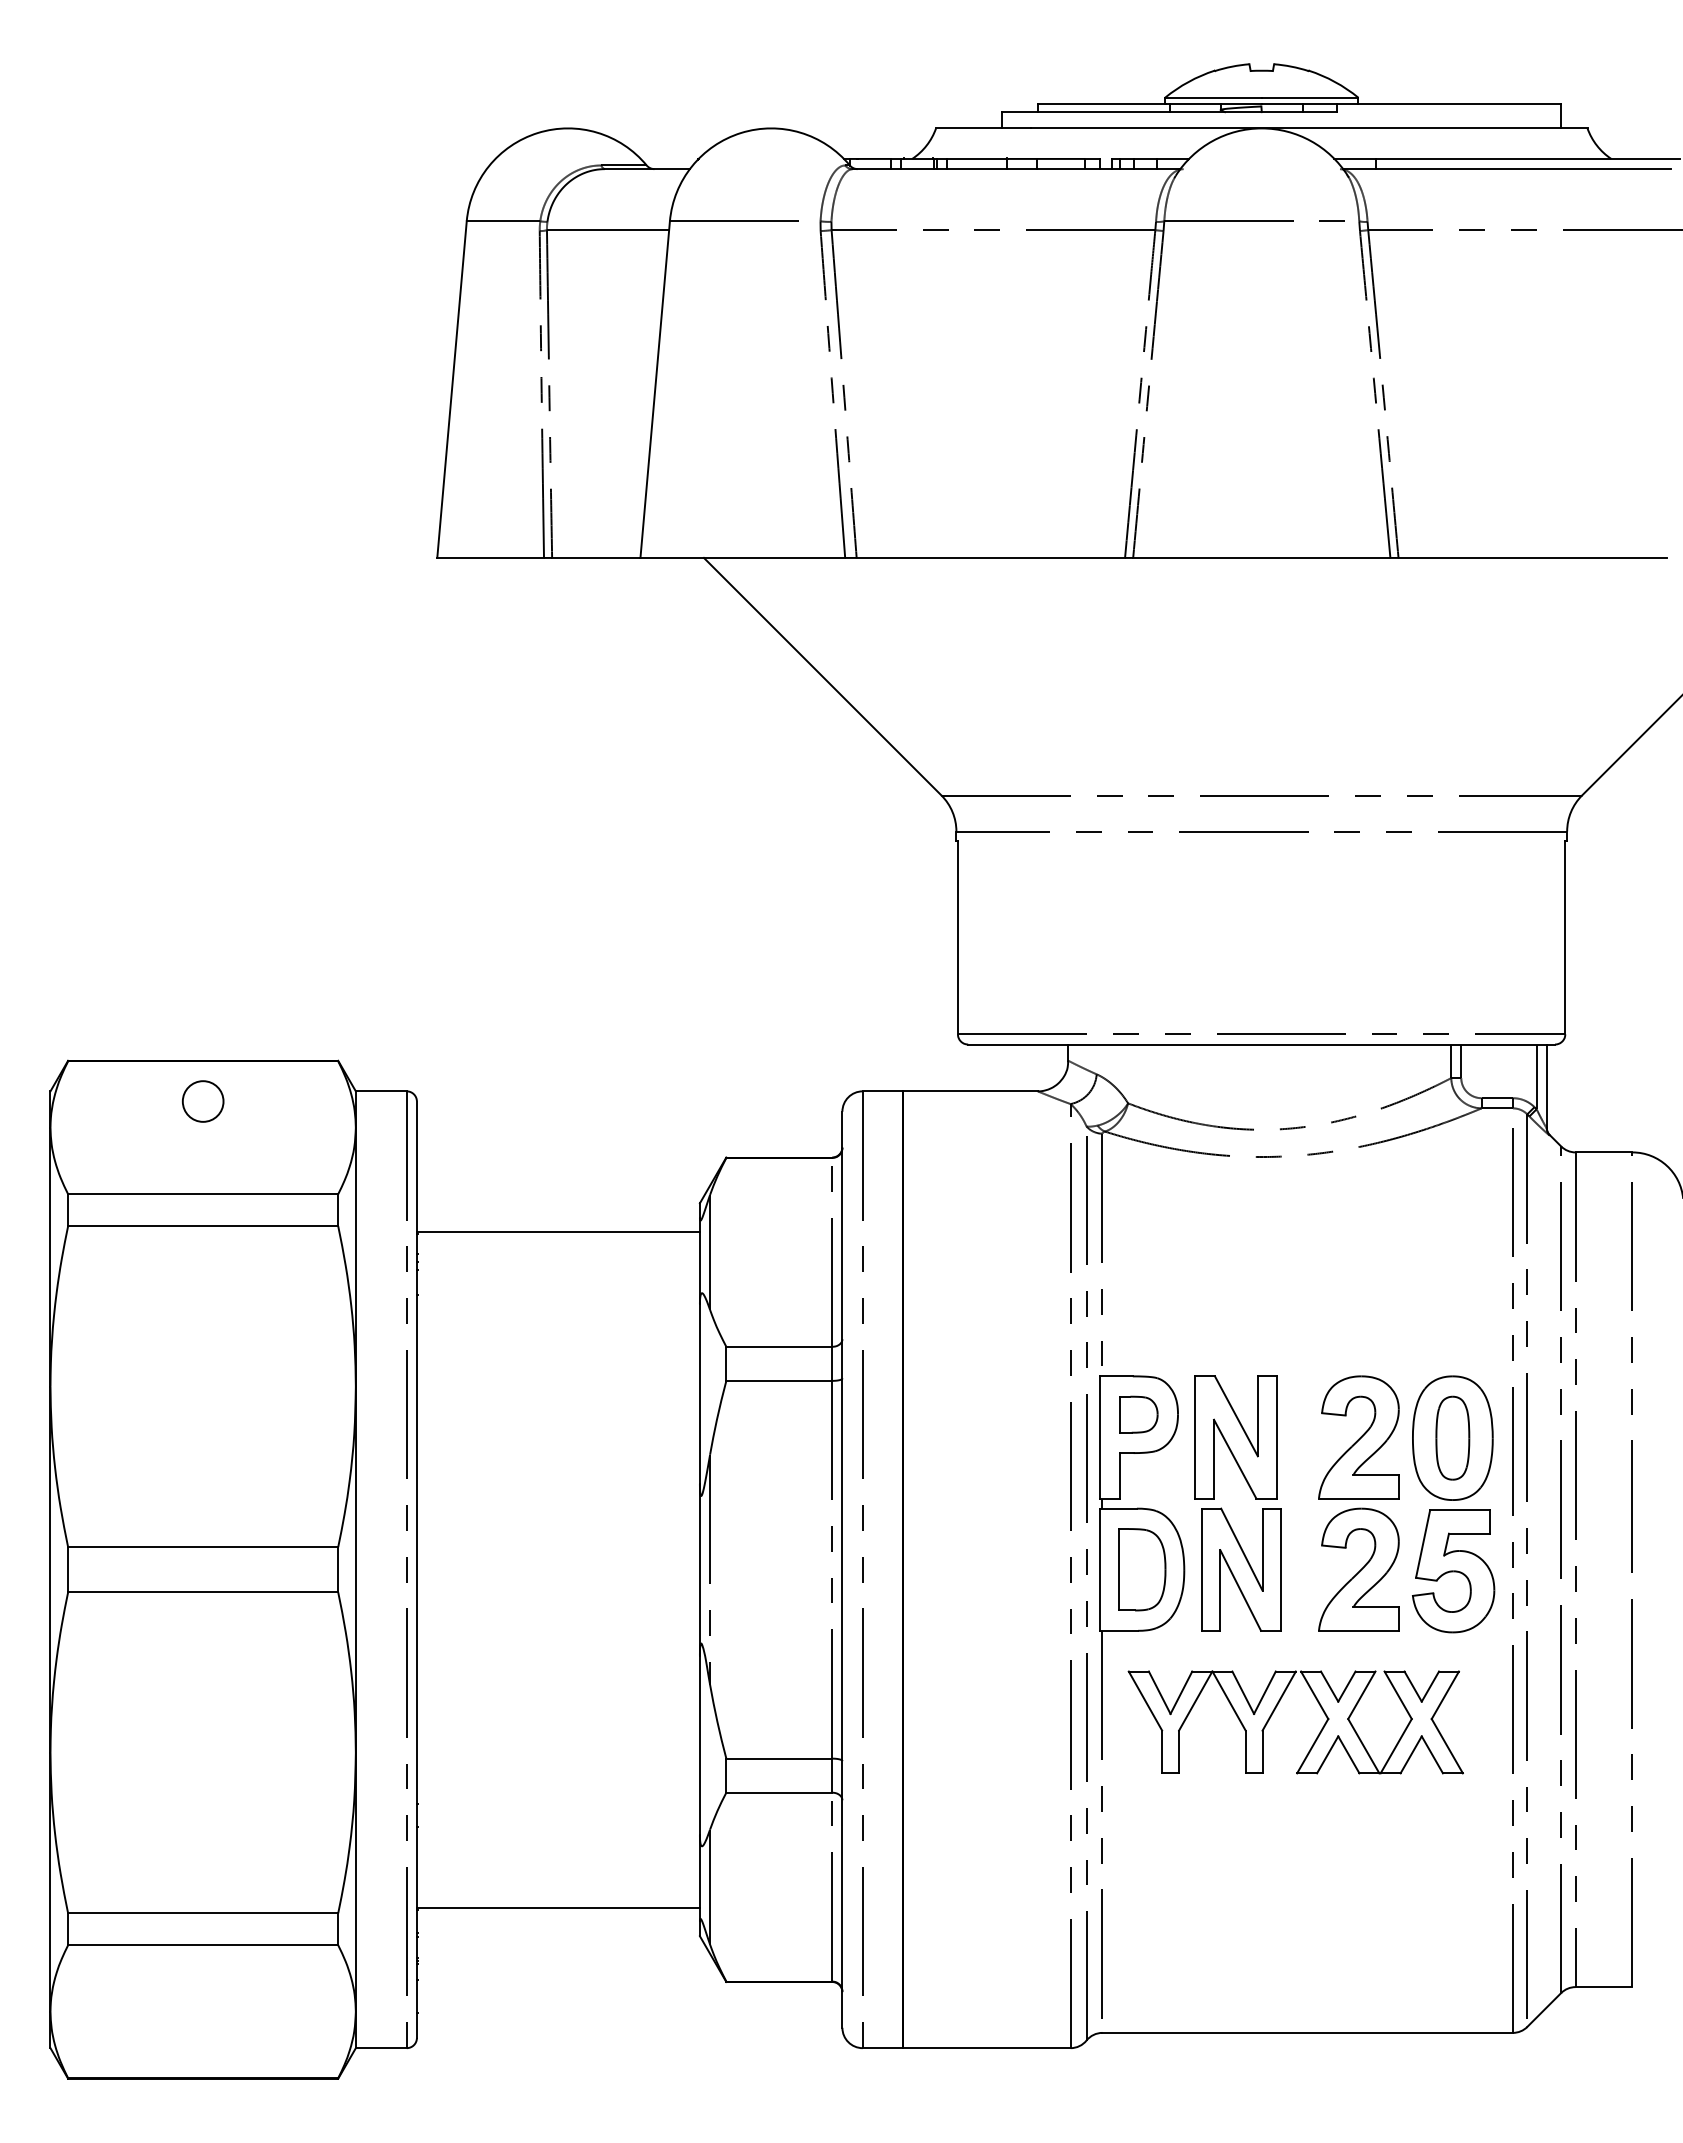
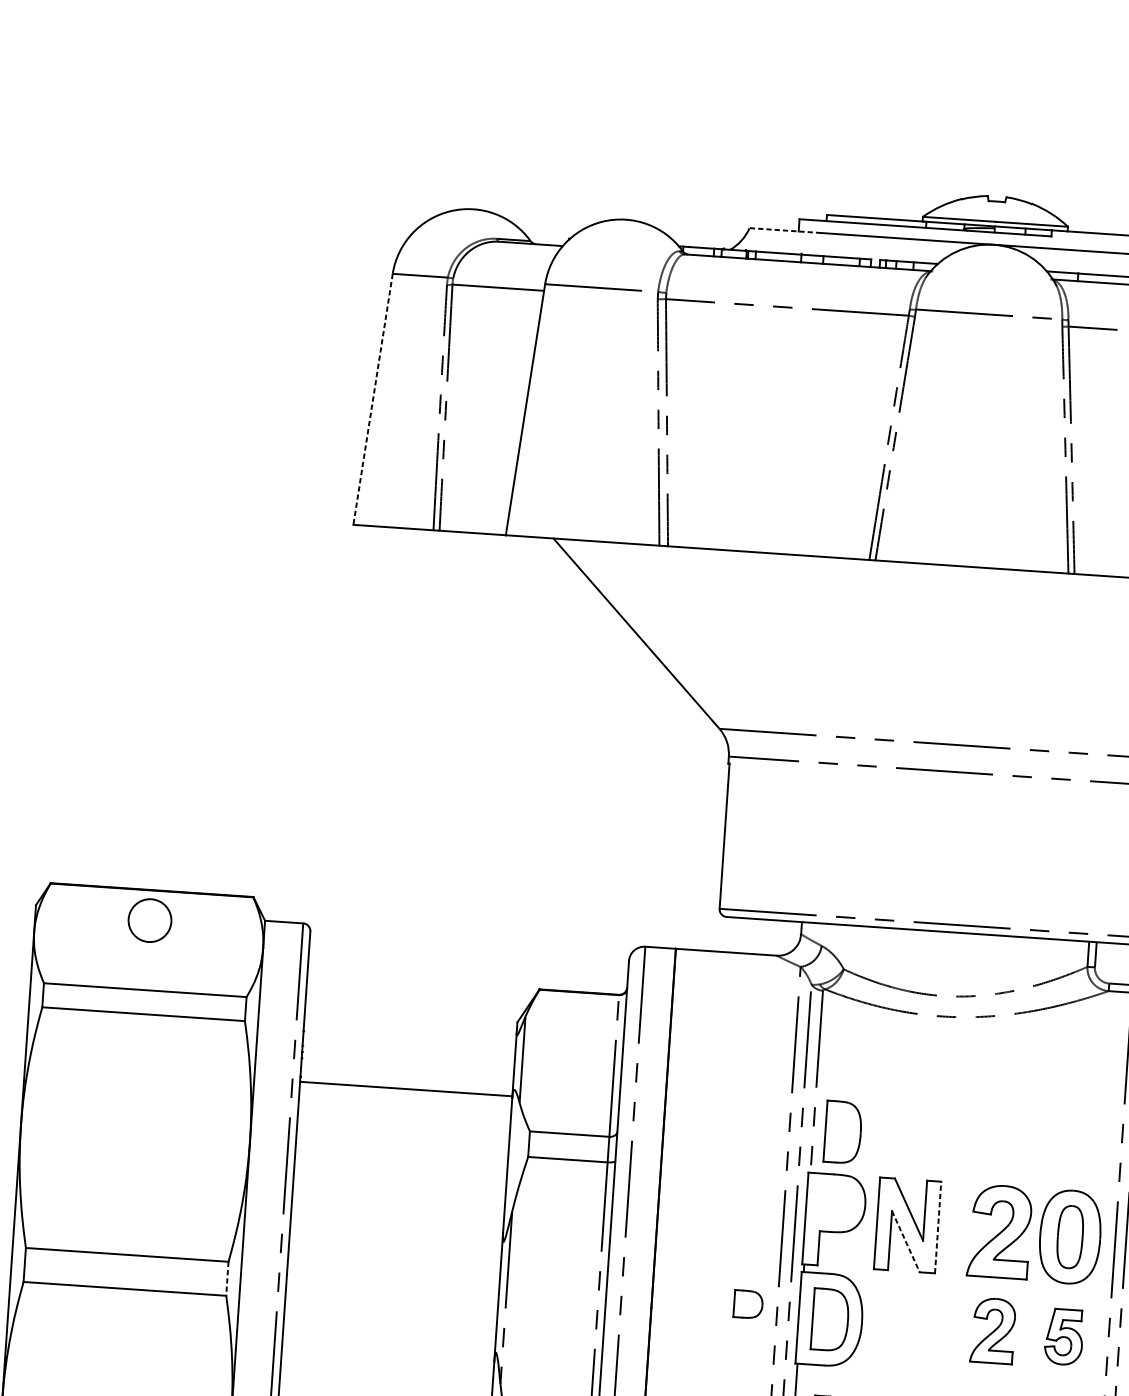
line: (983, 128) -> (785, 230), solid -> dashed
line: (452, 389) -> (373, 399), solid -> dashed
circle: (202, 1101) -> (149, 920), size x1.4
line: (557, 1231) -> (405, 1088), moved
part: (1142, 1319) -> (843, 1132), added
part: (1138, 1414) -> (748, 1304), moved
line: (1276, 1436) -> (938, 1226), solid -> dashed
line: (1235, 1459) -> (906, 1241), solid -> dashed
line: (338, 1569) -> (227, 1278), solid -> dashed
part: (1241, 1569) -> (904, 1324), removed
part: (1358, 1569) -> (992, 1330), size x0.7
part: (1453, 1571) -> (1063, 1337), size x0.6

